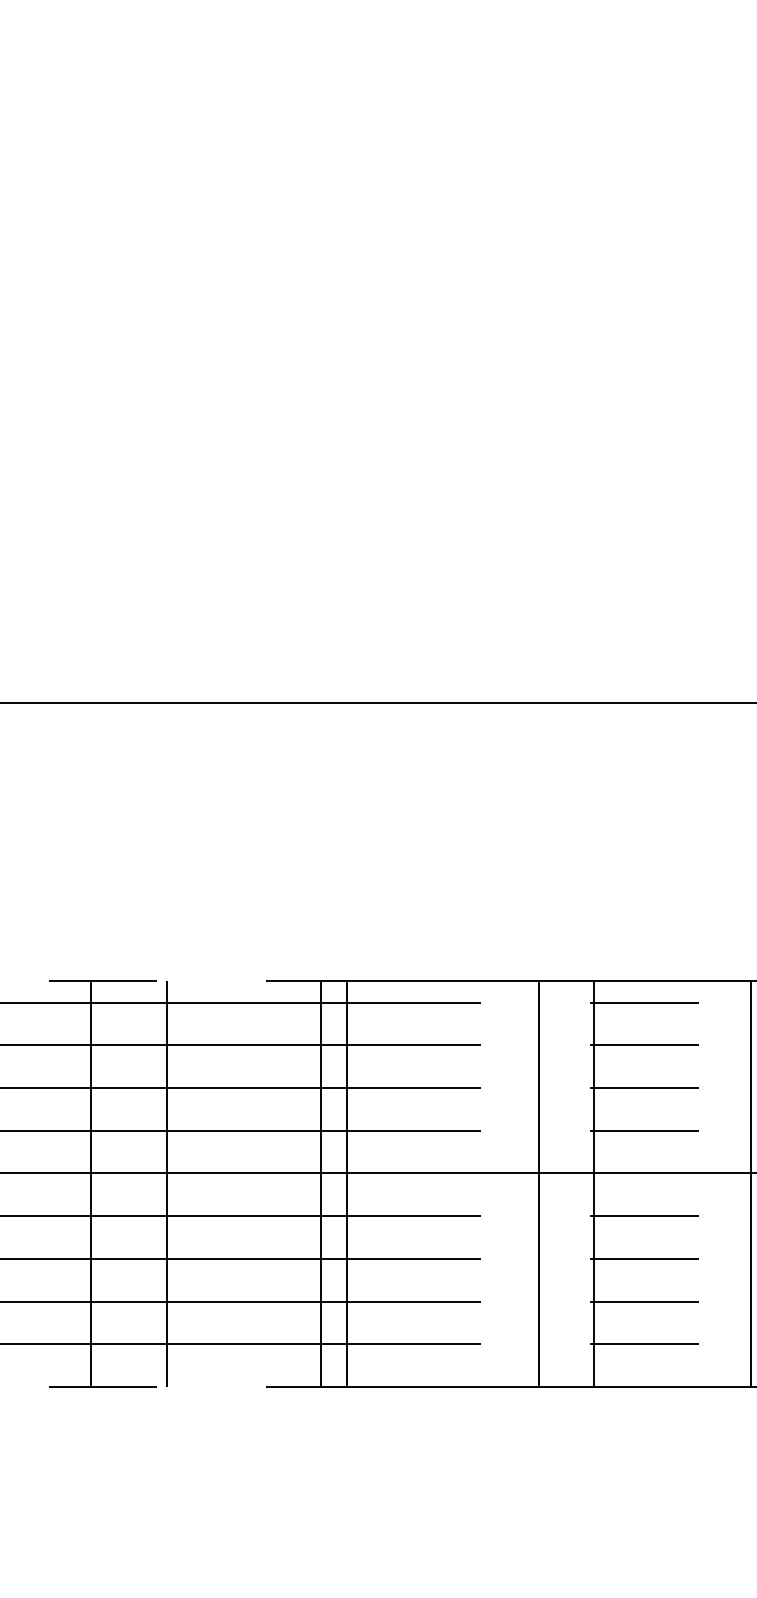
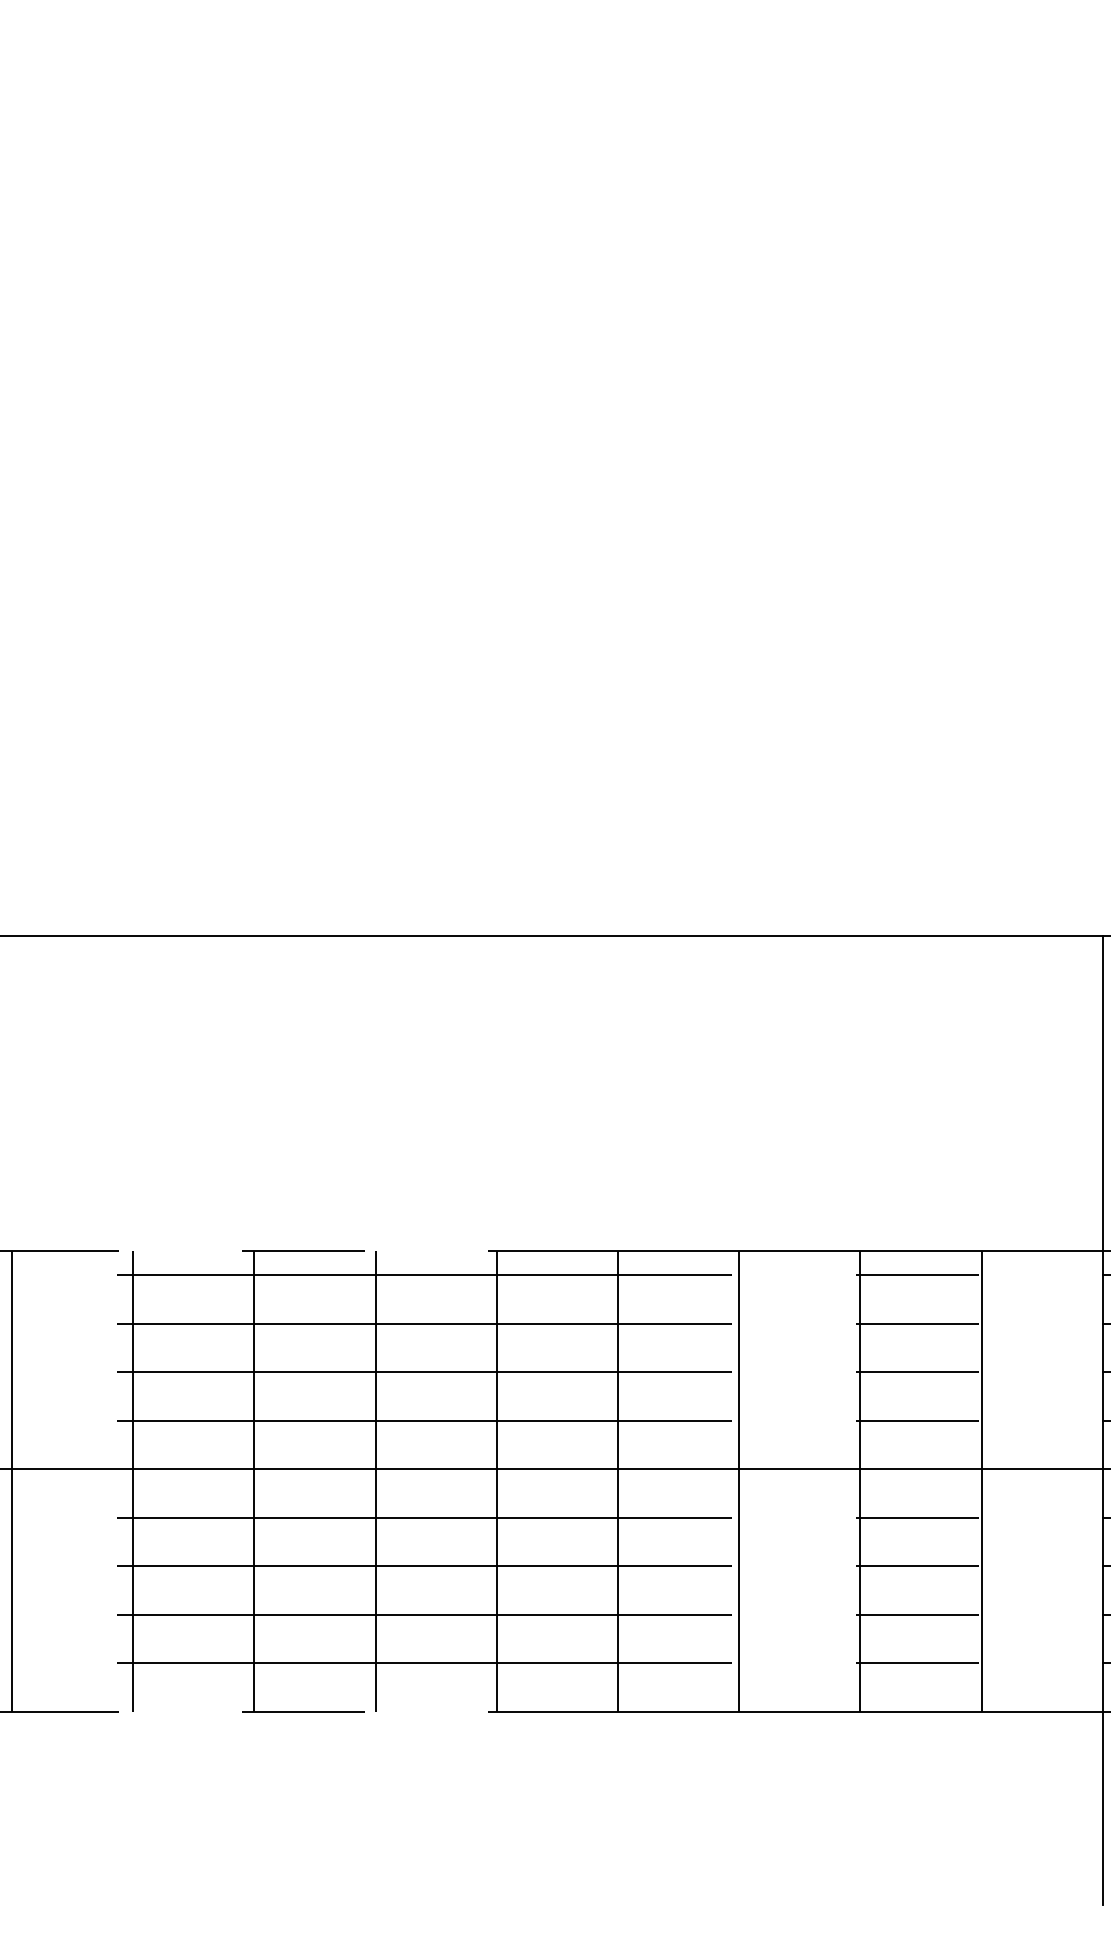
line: (90, 1183) -> (254, 1480), moved
line: (321, 1183) -> (496, 1480), moved
line: (346, 1183) -> (617, 1480), moved
line: (538, 1183) -> (739, 1480), moved
line: (751, 1183) -> (981, 1480), moved

